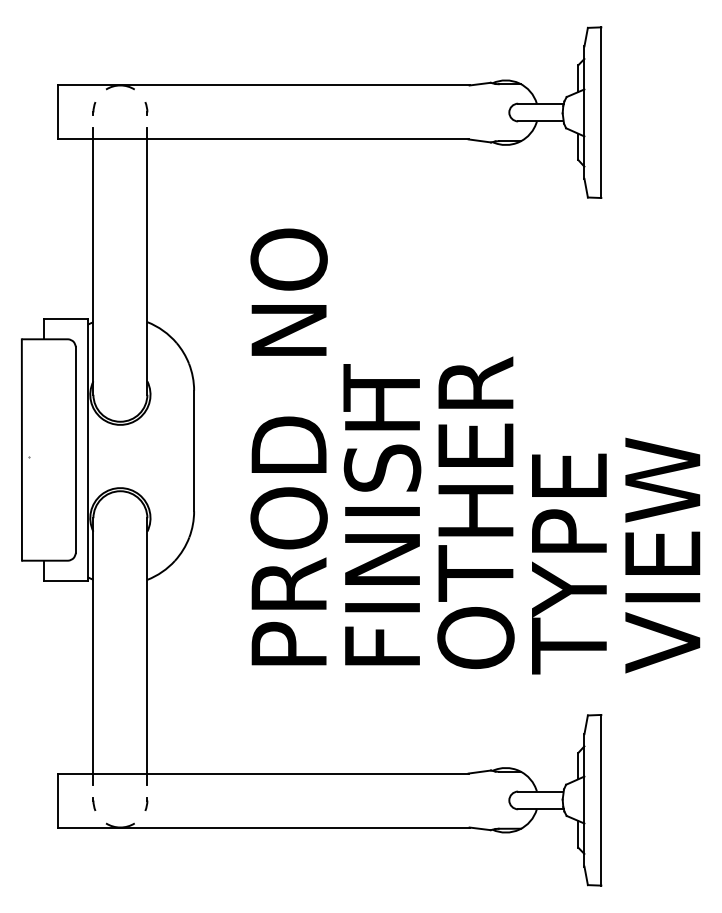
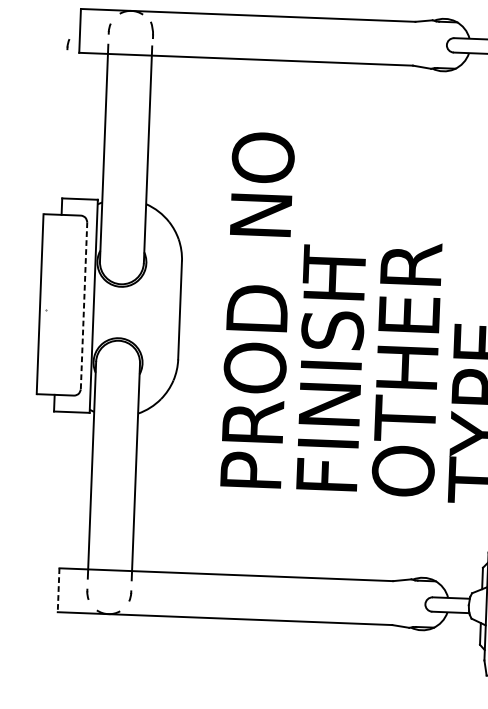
part: (146, 108) -> (152, 30), size x1.6
part: (44, 129) -> (68, 44), added
line: (75, 450) -> (83, 306), solid -> dashed
line: (58, 800) -> (58, 590), solid -> dashed

